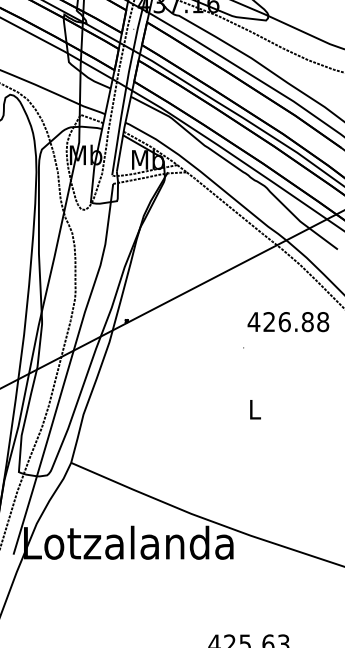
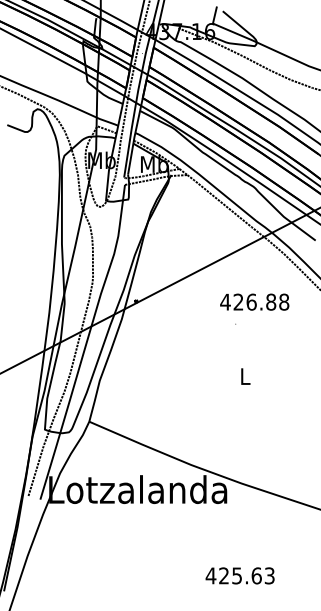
text: (288, 321) -> (254, 301), moved

